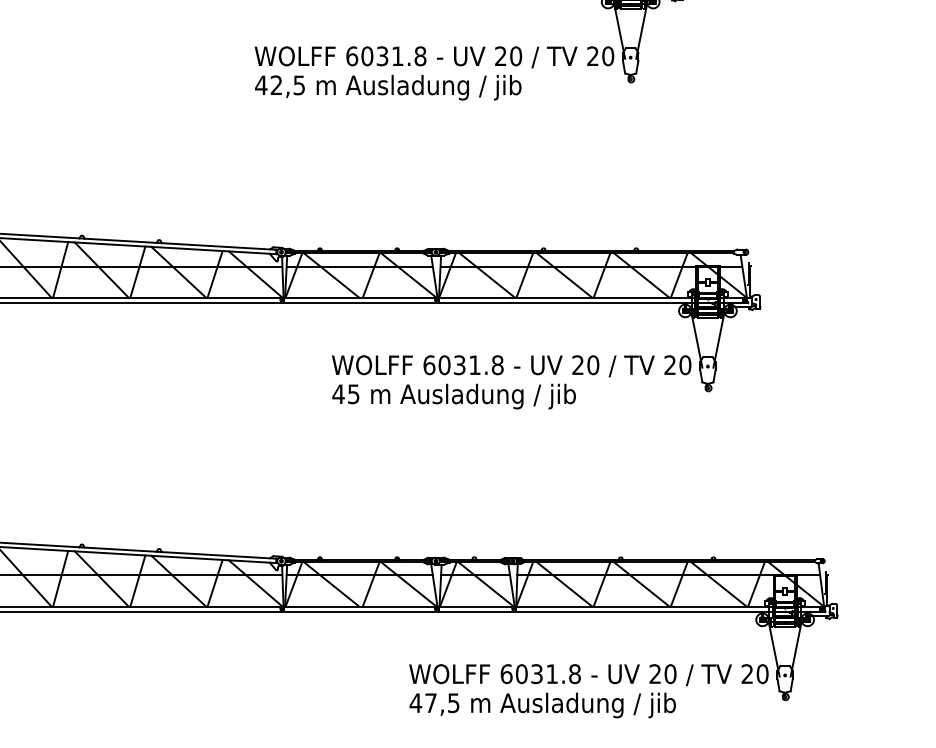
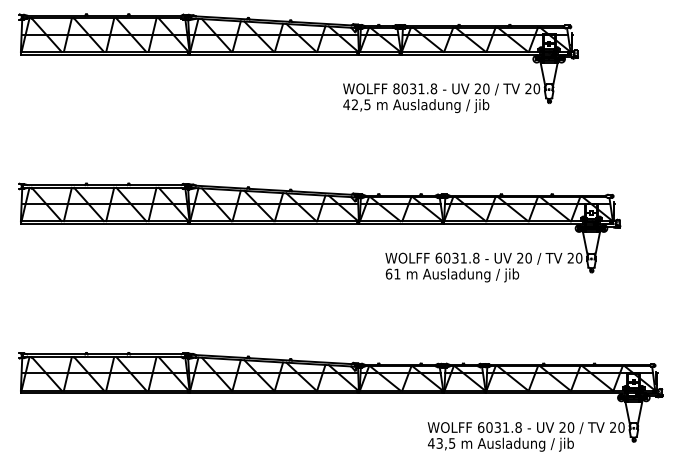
text: (352, 55) -> (396, 88), 6031.8 -> 8031.8
text: (344, 393) -> (392, 273), 45 -> 61
text: (430, 703) -> (439, 443), 47,5 -> 43,5

